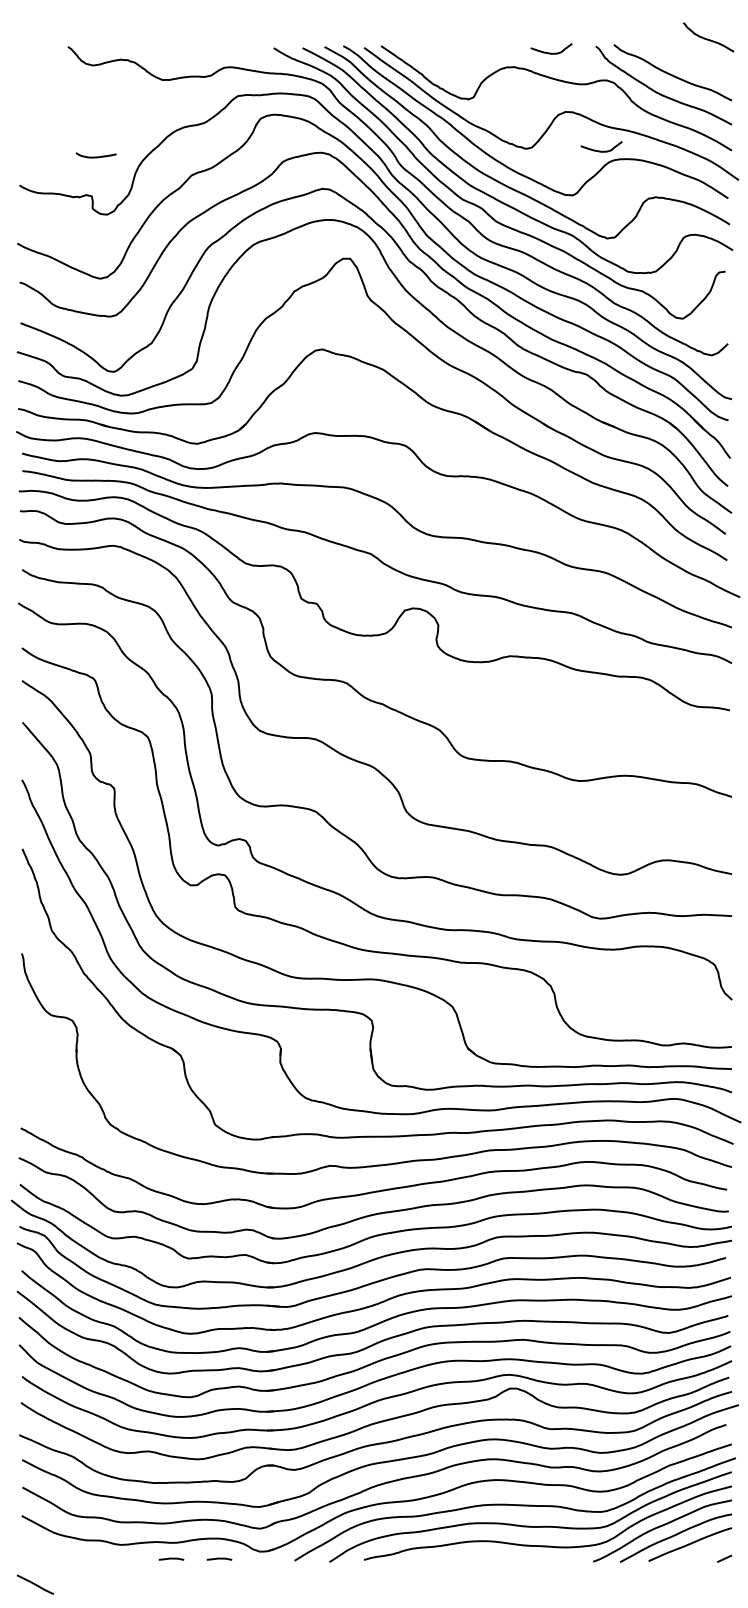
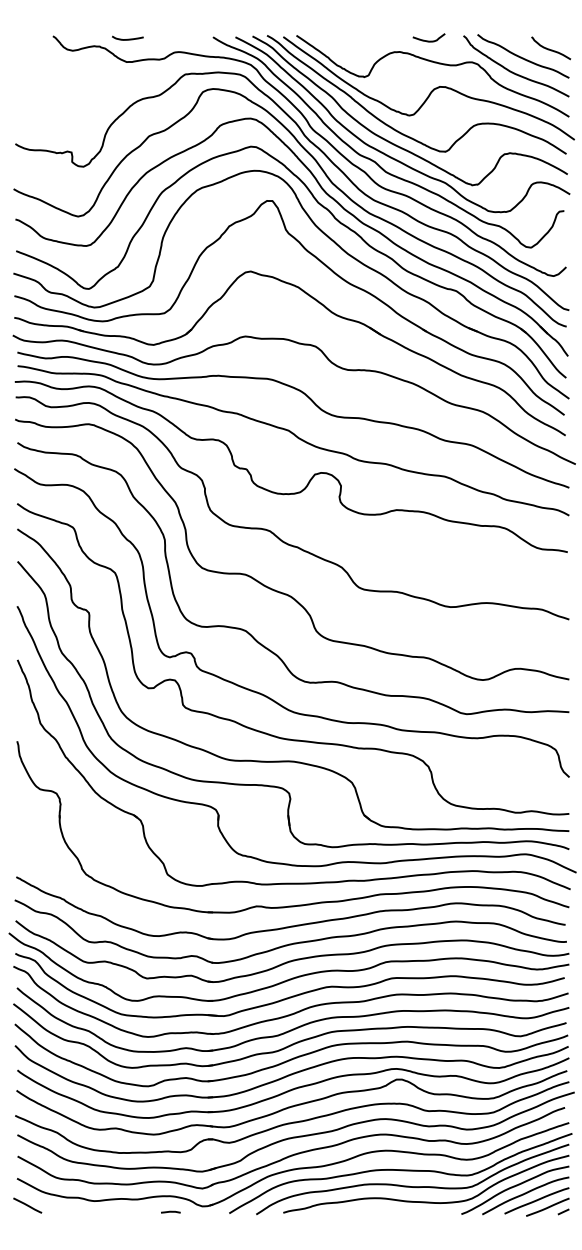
curve: (707, 38) -> (550, 49), moved
curve: (601, 150) -> (467, 116), removed
curve: (95, 156) -> (127, 39), moved
line: (704, 1552) -> (547, 1207), added
line: (171, 1558) -> (133, 1211), removed
line: (34, 1584) -> (27, 1205), moved

